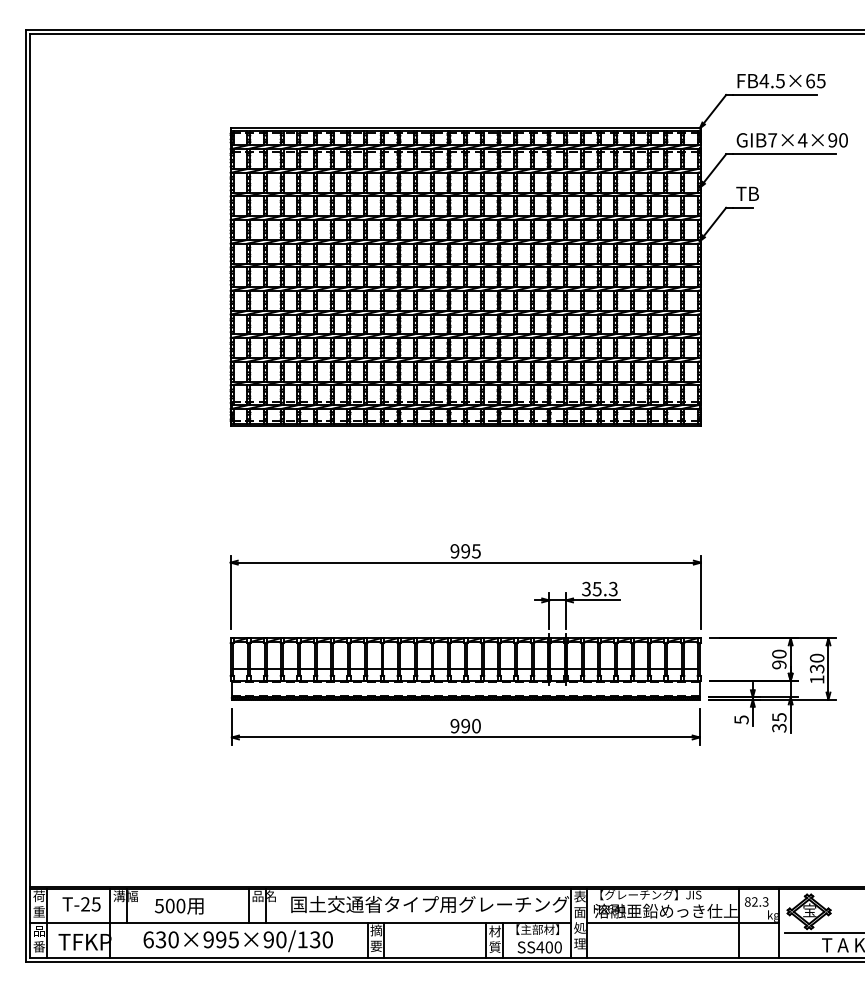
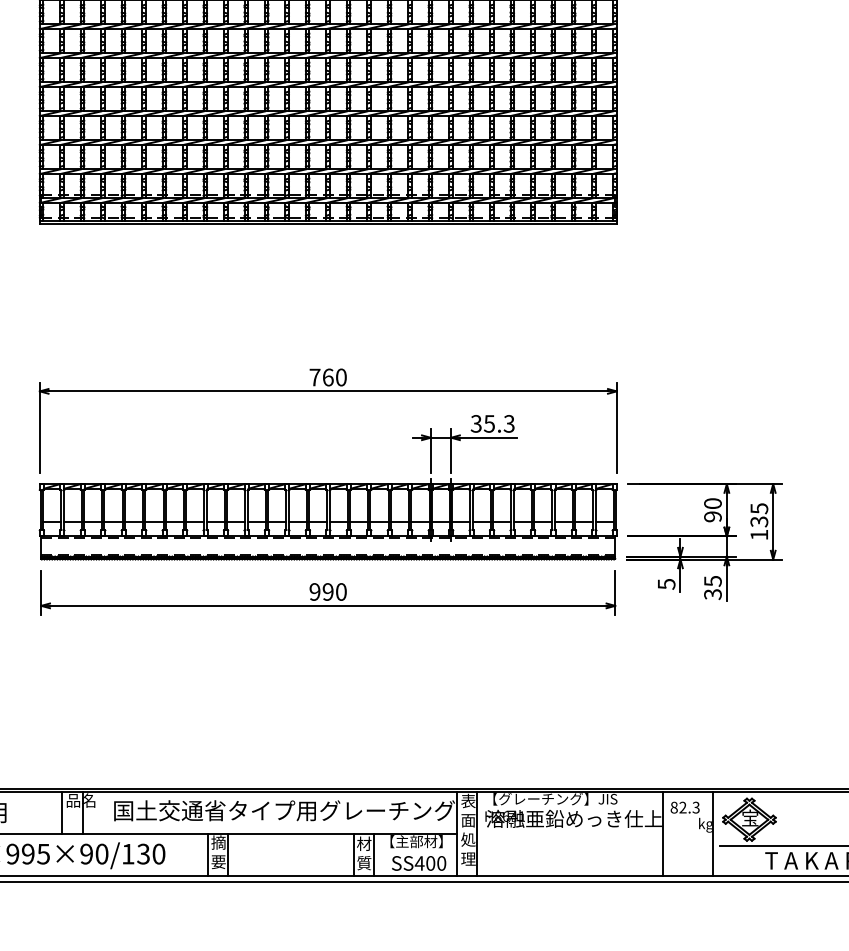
text: (465, 551) -> (327, 377), 995 -> 760
text: (816, 657) -> (758, 507), 130 -> 135
line: (682, 923) -> (594, 834), removed

